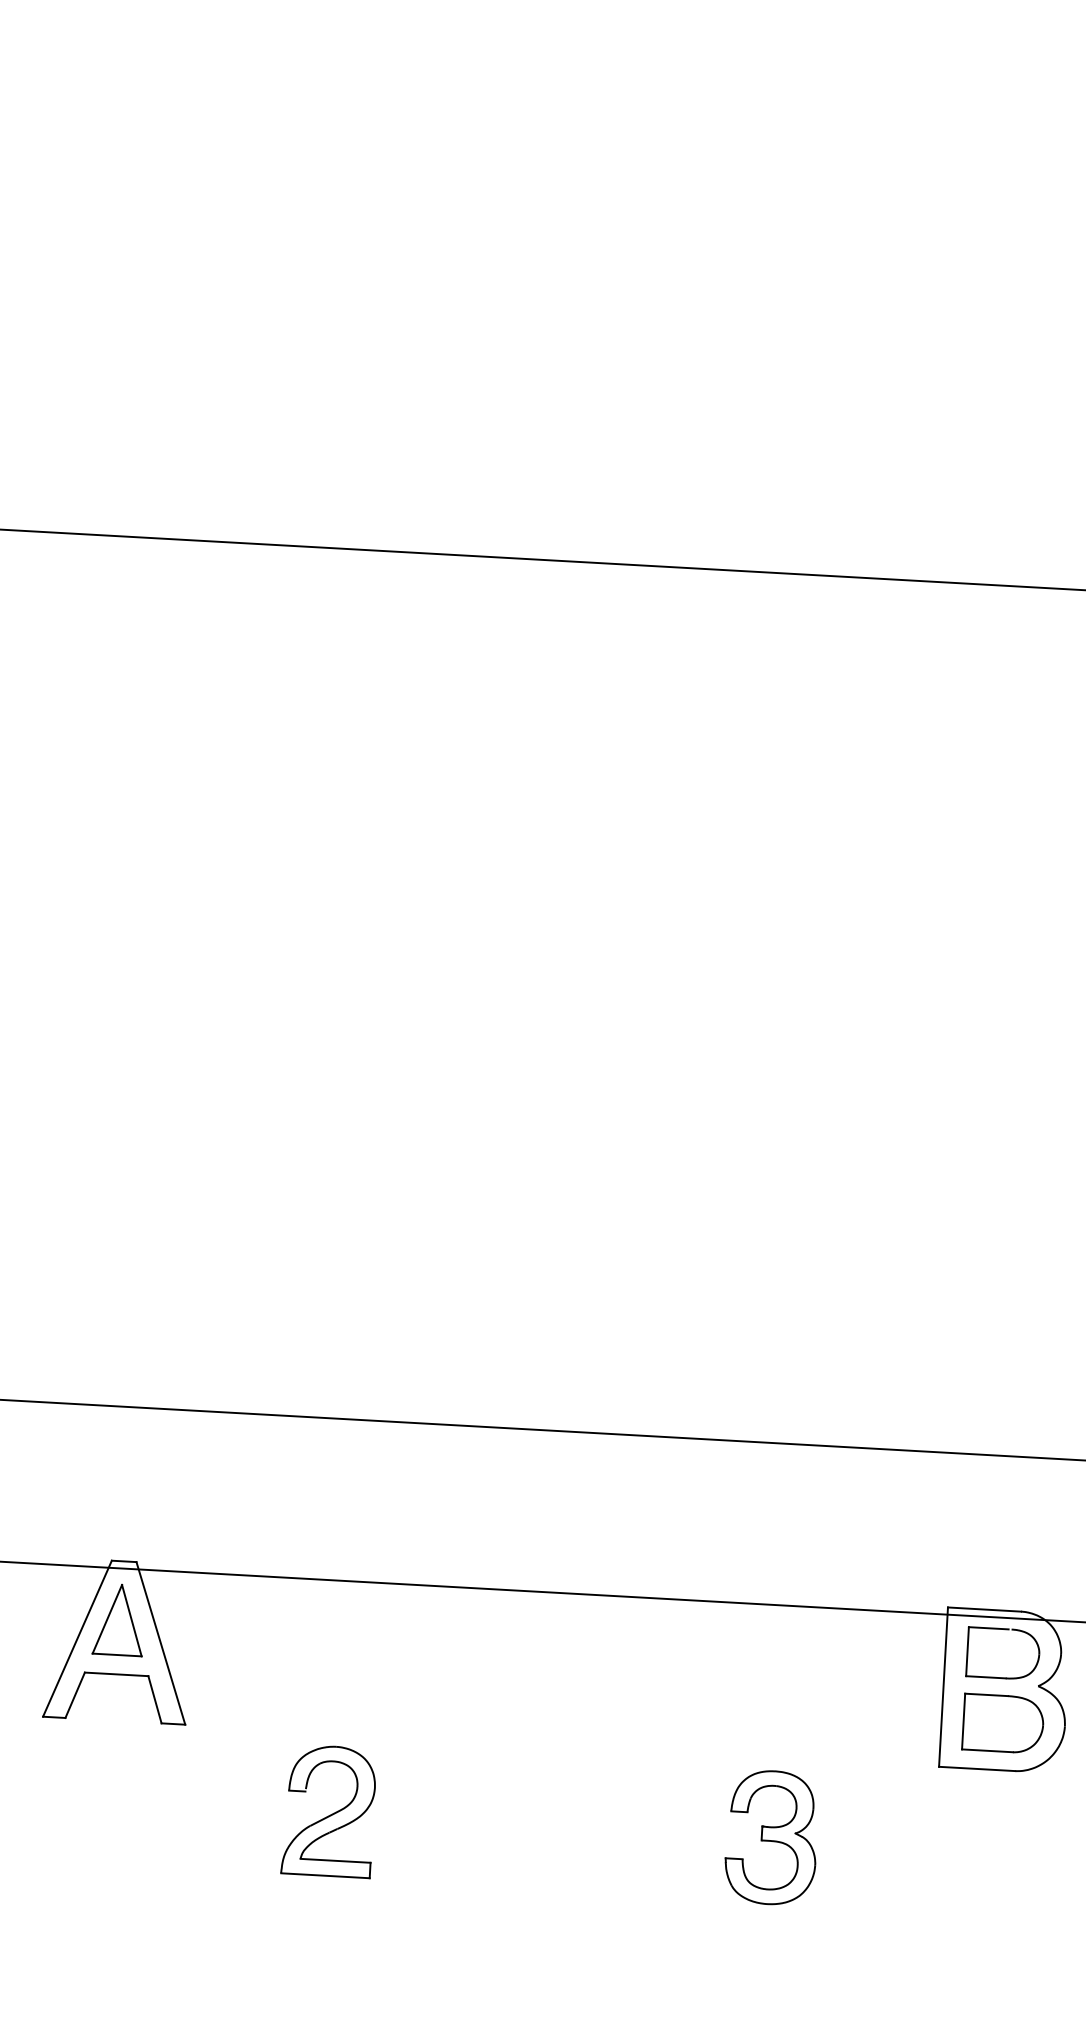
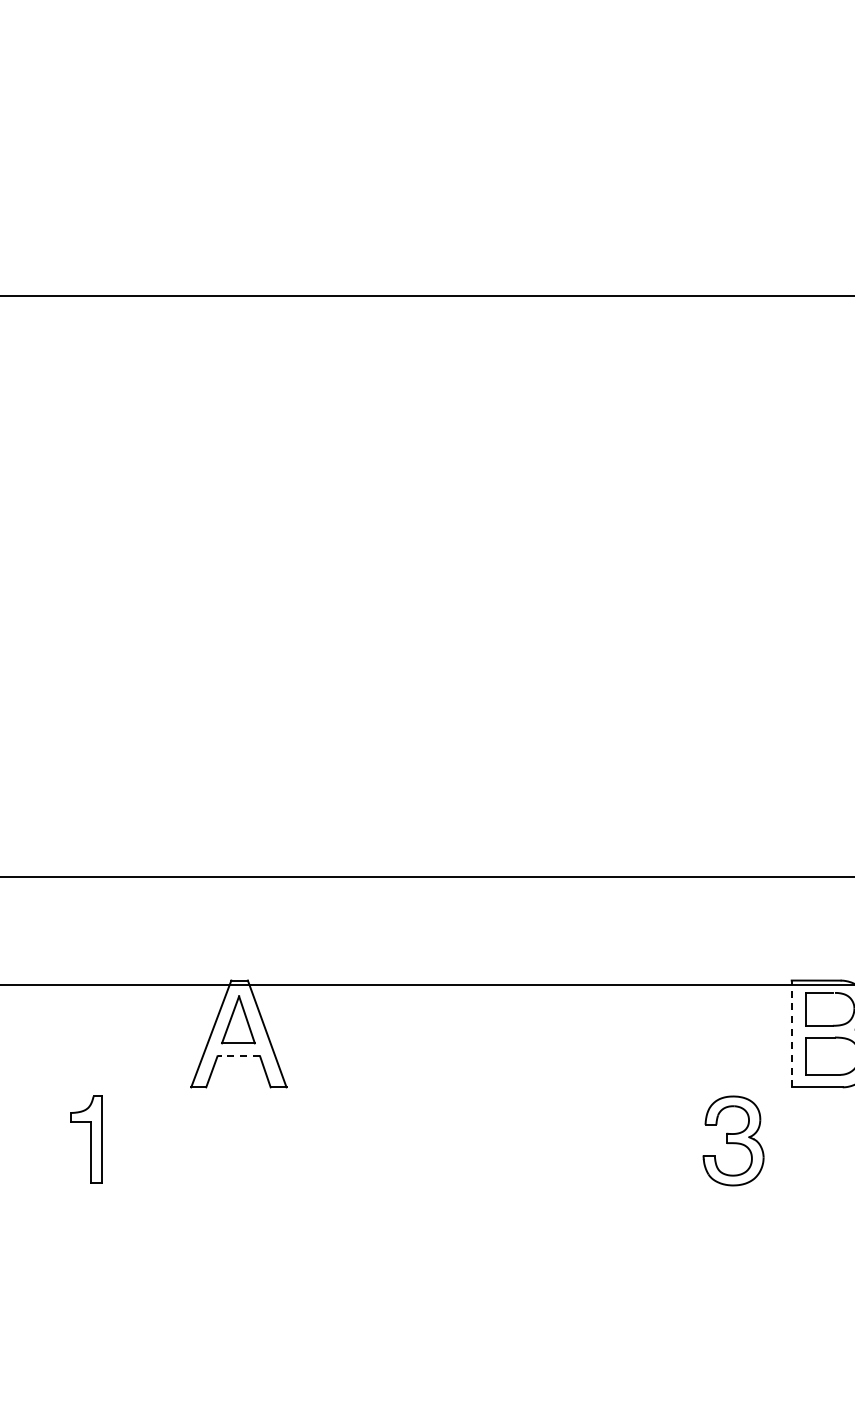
line: (116, 1674) -> (238, 1056), solid -> dashed
line: (943, 1686) -> (791, 1033), solid -> dashed
part: (328, 1810) -> (385, 1139), removed
part: (771, 1837) -> (733, 1140), moved

